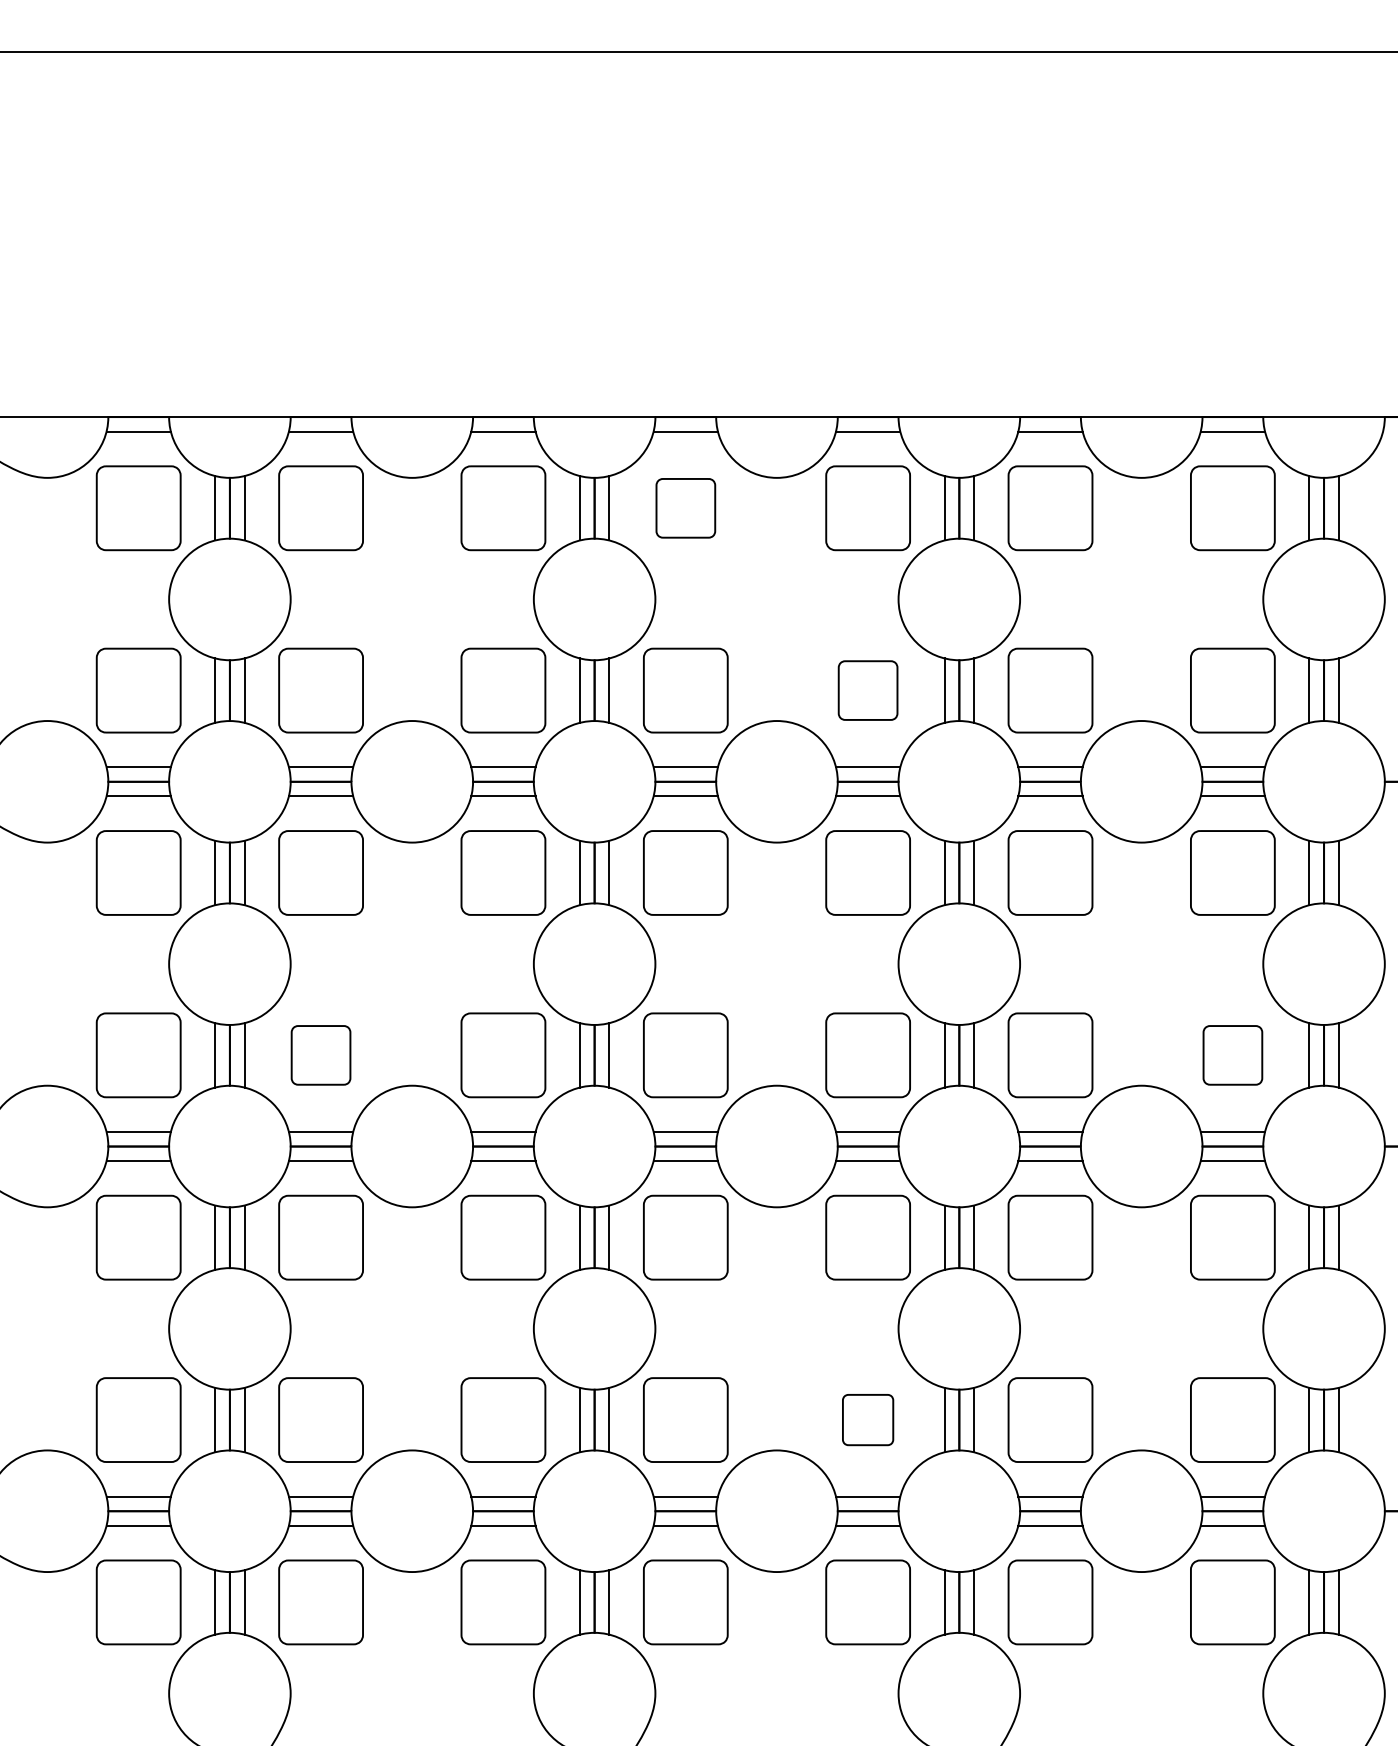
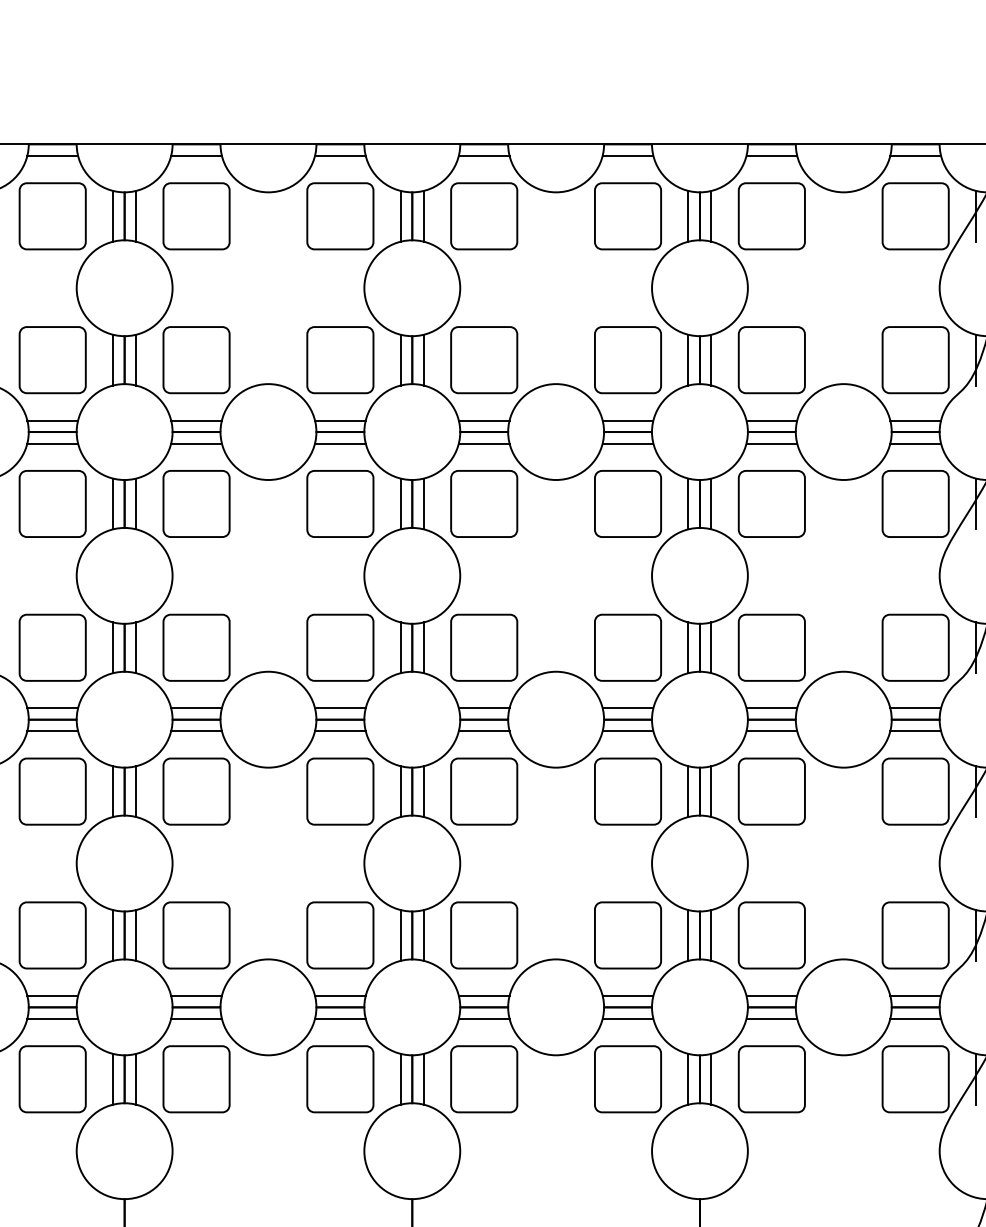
part: (685, 508) -> (483, 216), size x1.43
part: (867, 690) -> (627, 360), size x1.43
part: (320, 1055) -> (196, 647), size x1.43
part: (1232, 1055) -> (915, 647), size x1.43
part: (867, 1419) -> (627, 935), size x1.67

